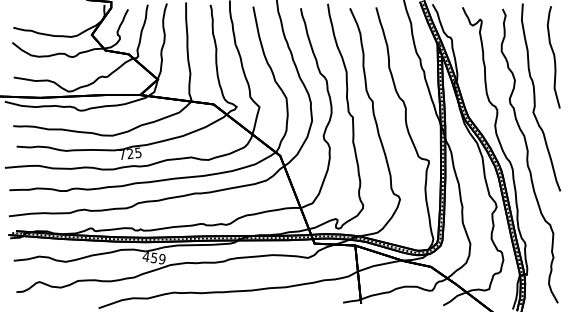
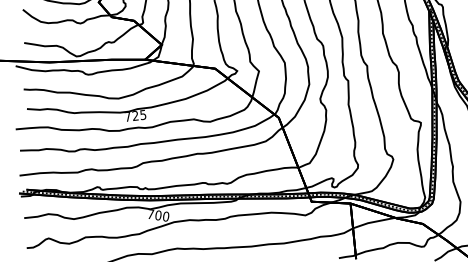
text: (153, 258) -> (157, 215), 459 -> 700

